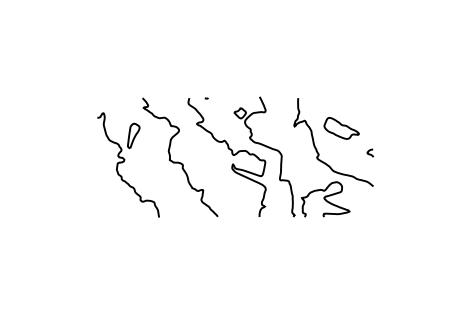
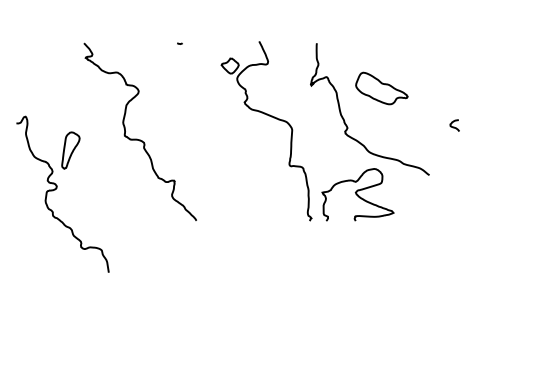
curve: (370, 151) -> (454, 123), moved
curve: (231, 154) -> (217, 127), removed
part: (128, 164) -> (63, 193), moved

